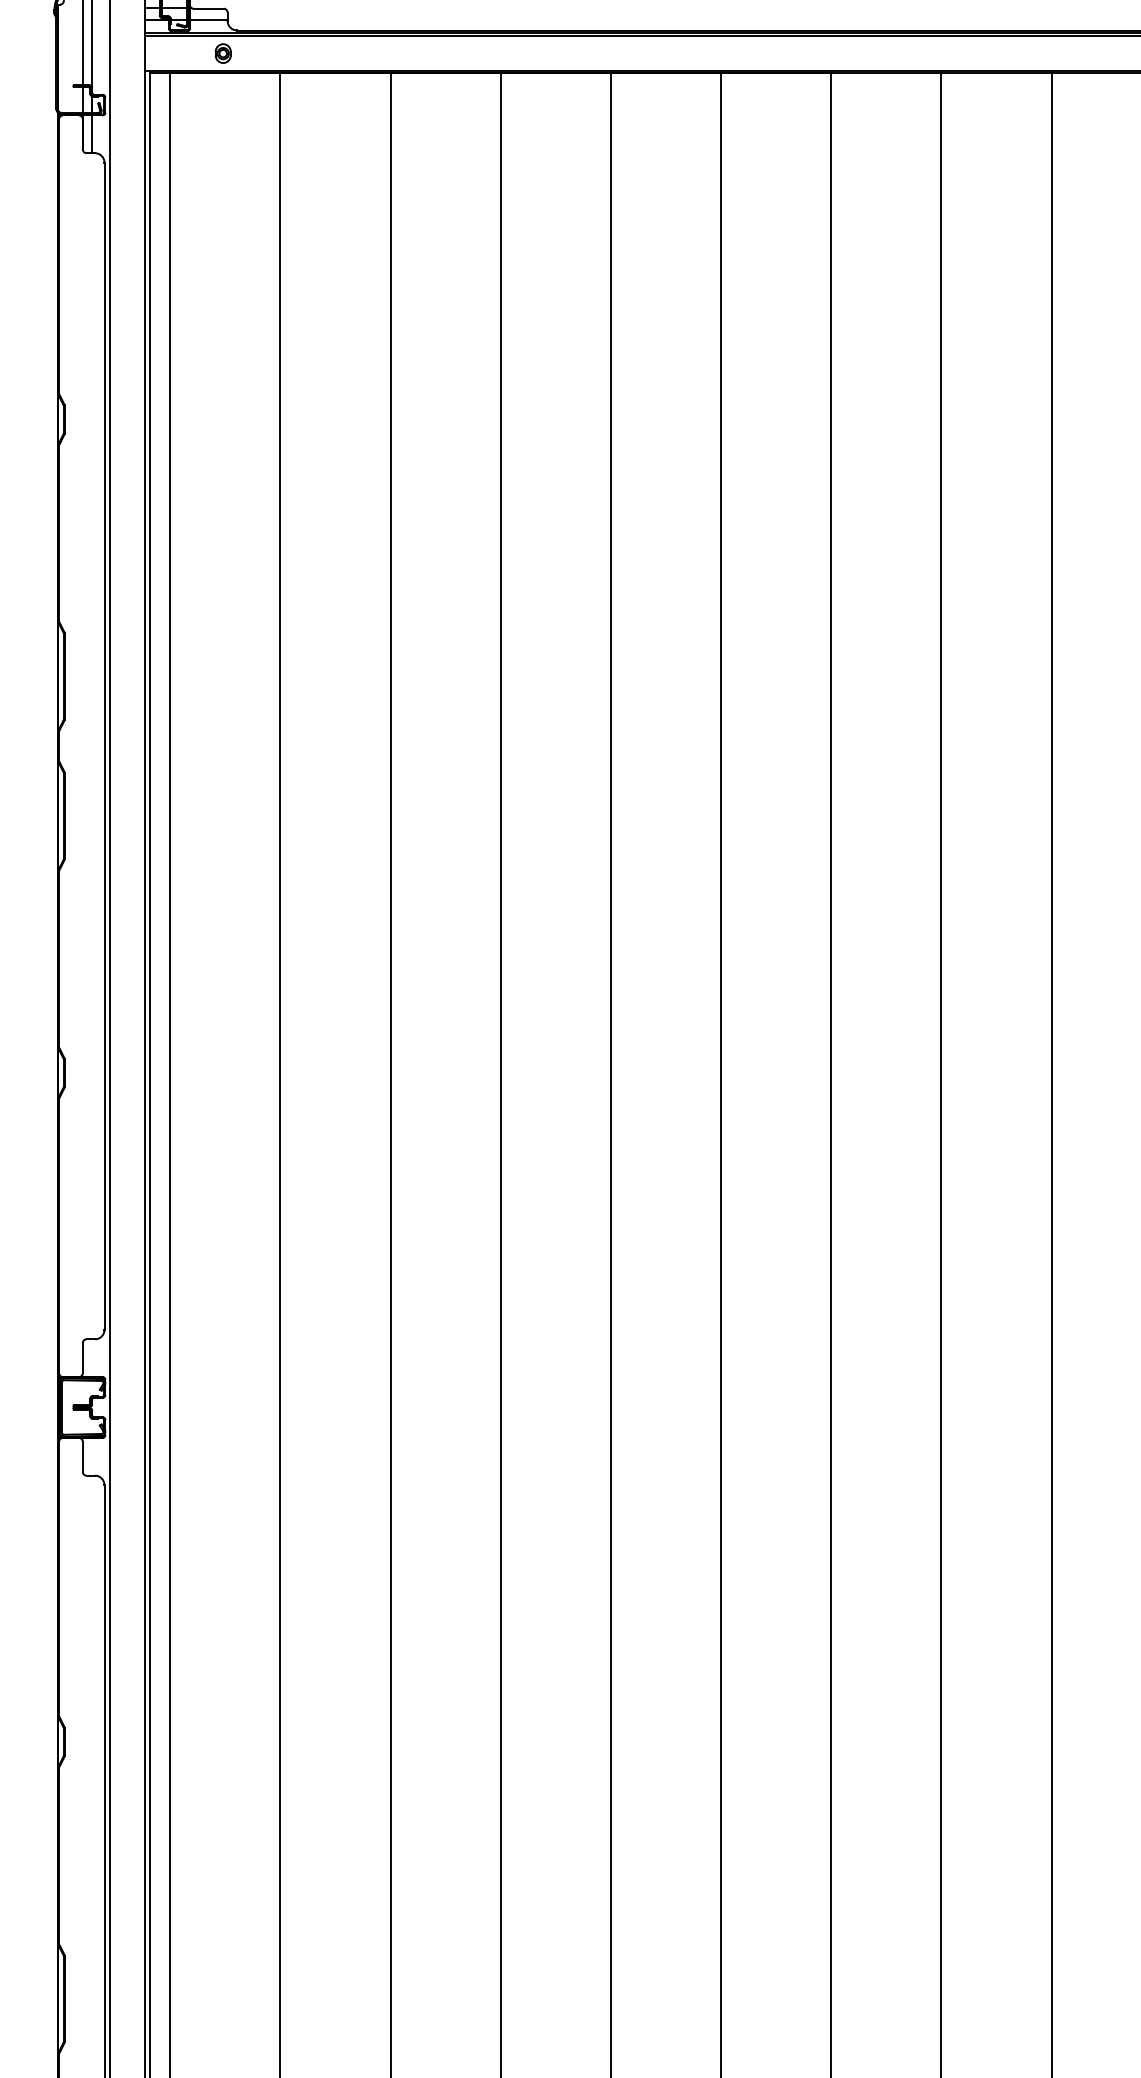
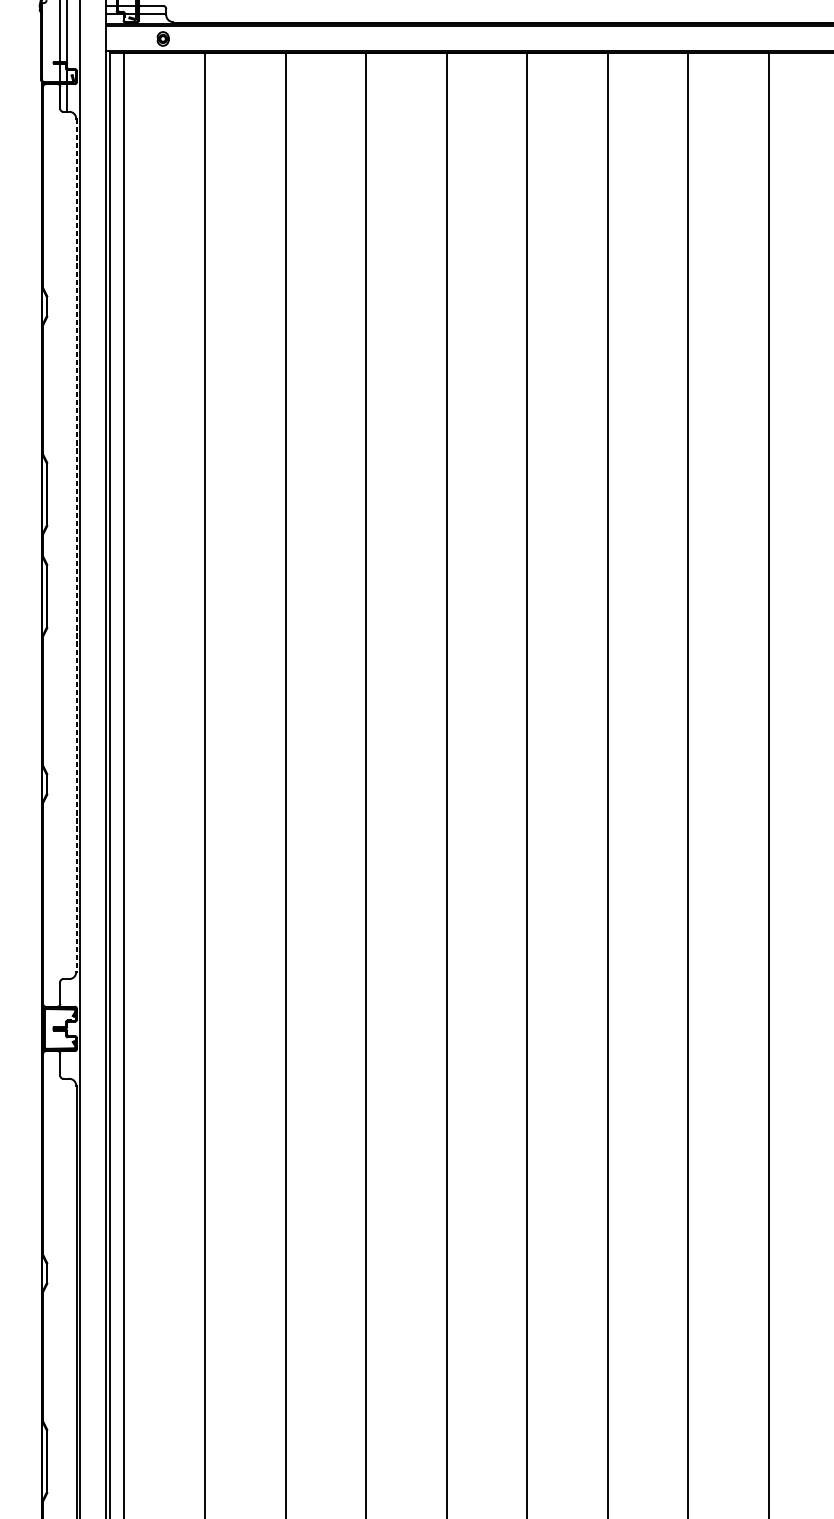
line: (105, 746) -> (76, 545), solid -> dashed

